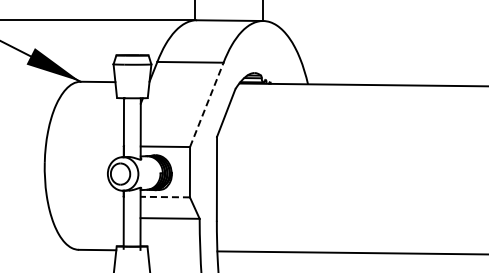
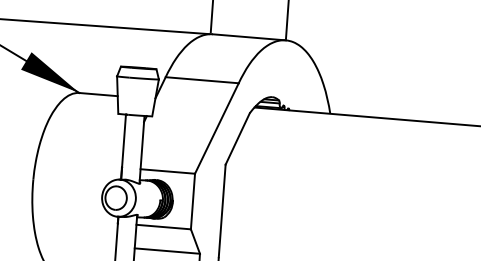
line: (207, 104) -> (217, 128), dashed -> solid
line: (165, 197) -> (163, 227), dashed -> solid

